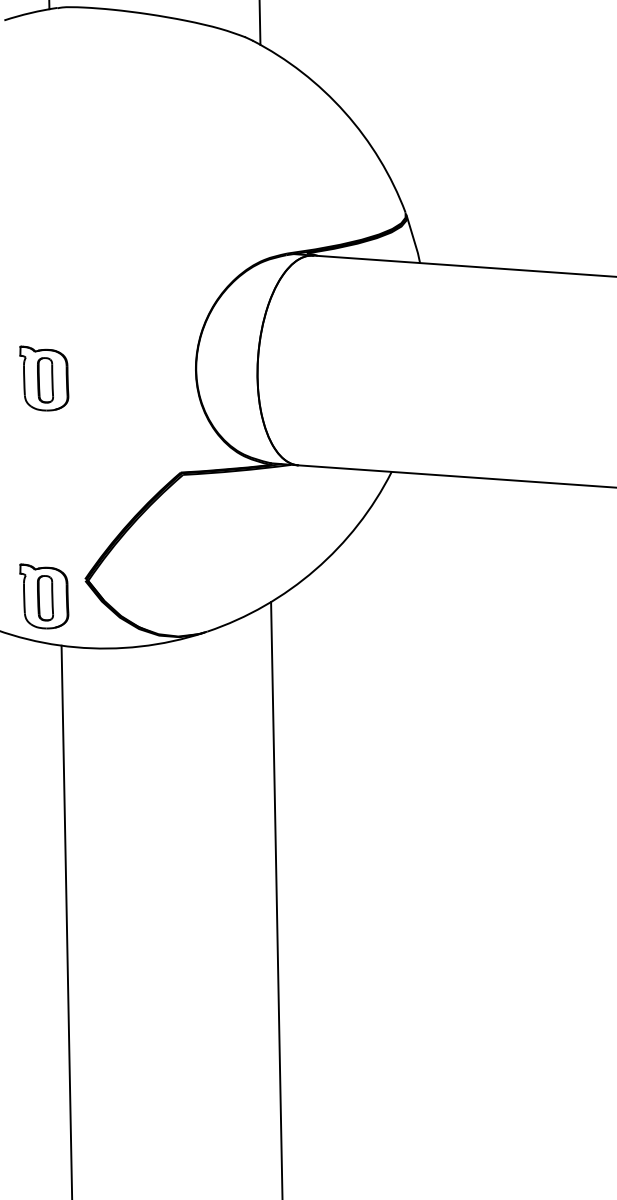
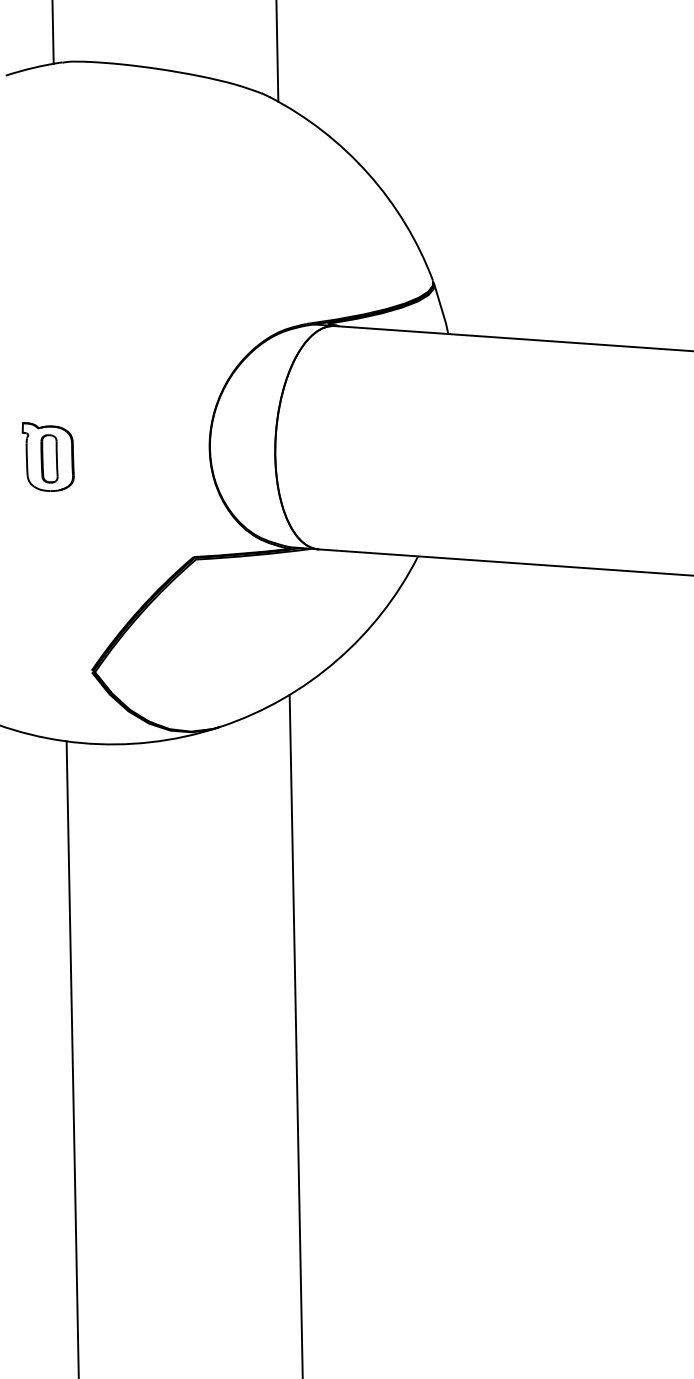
part: (43, 596) -> (47, 688), removed

